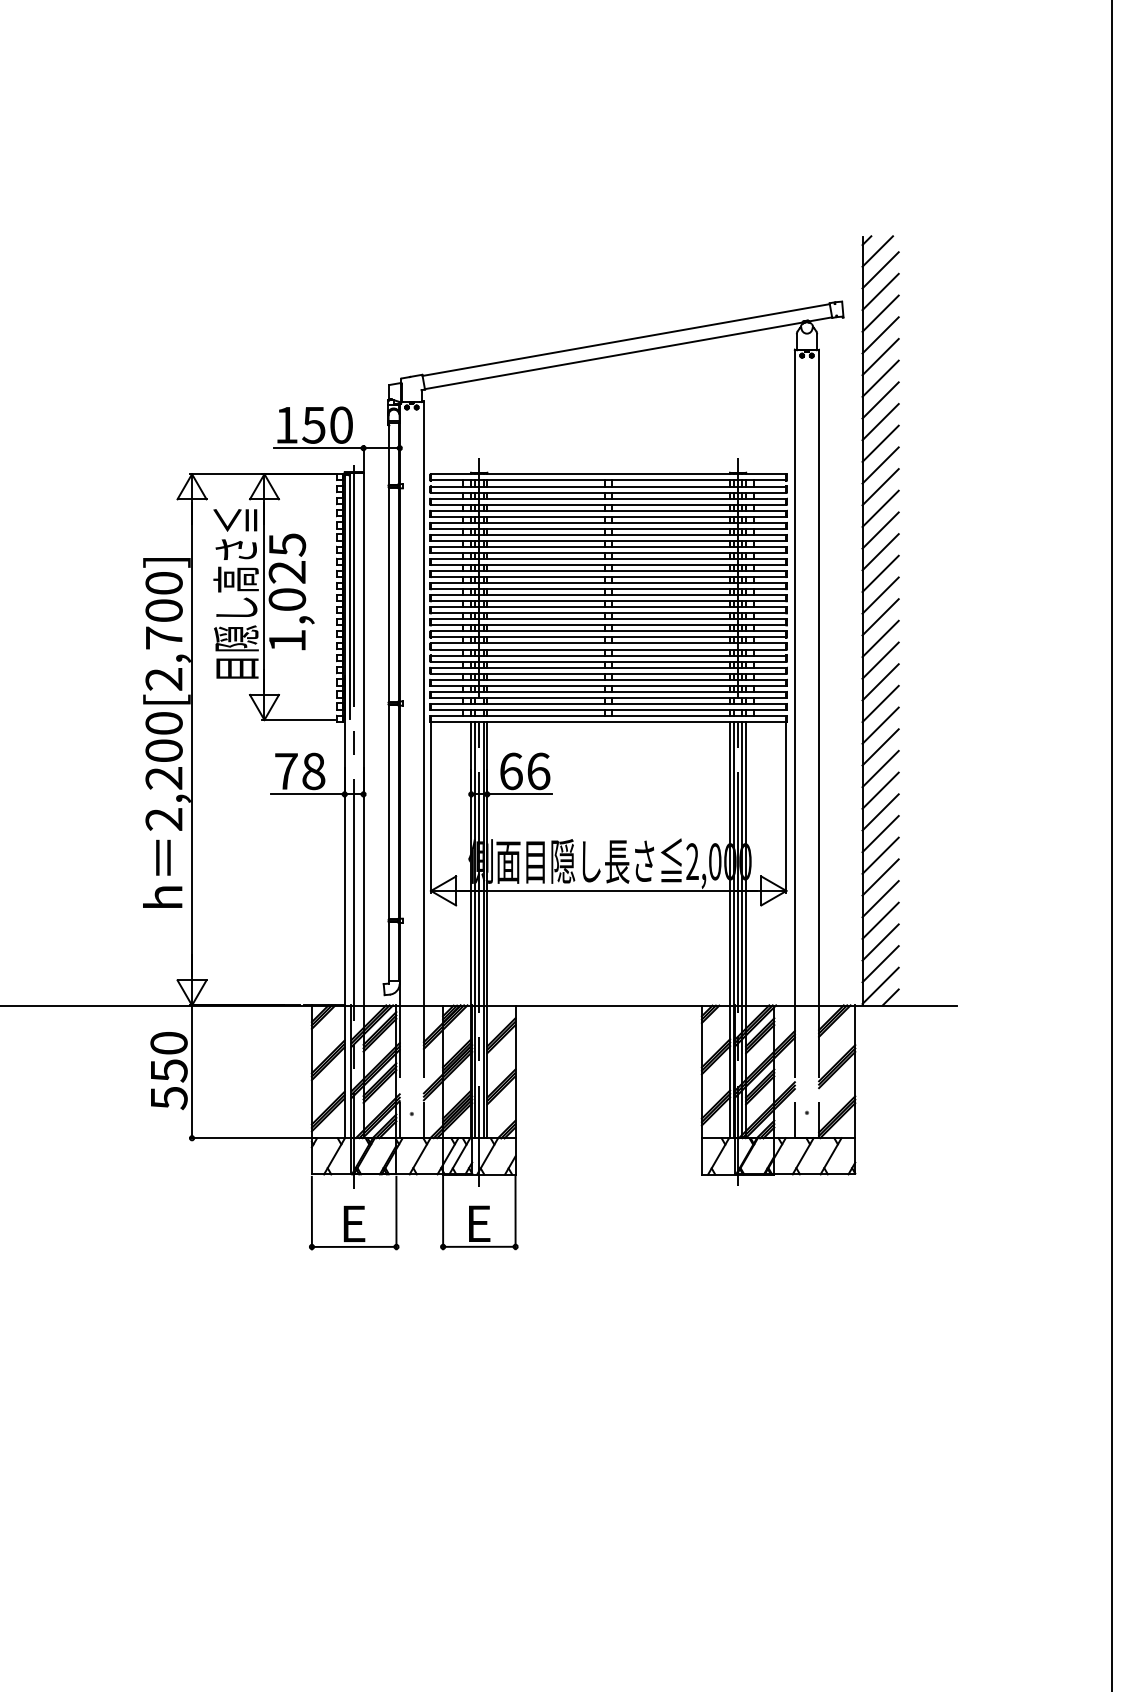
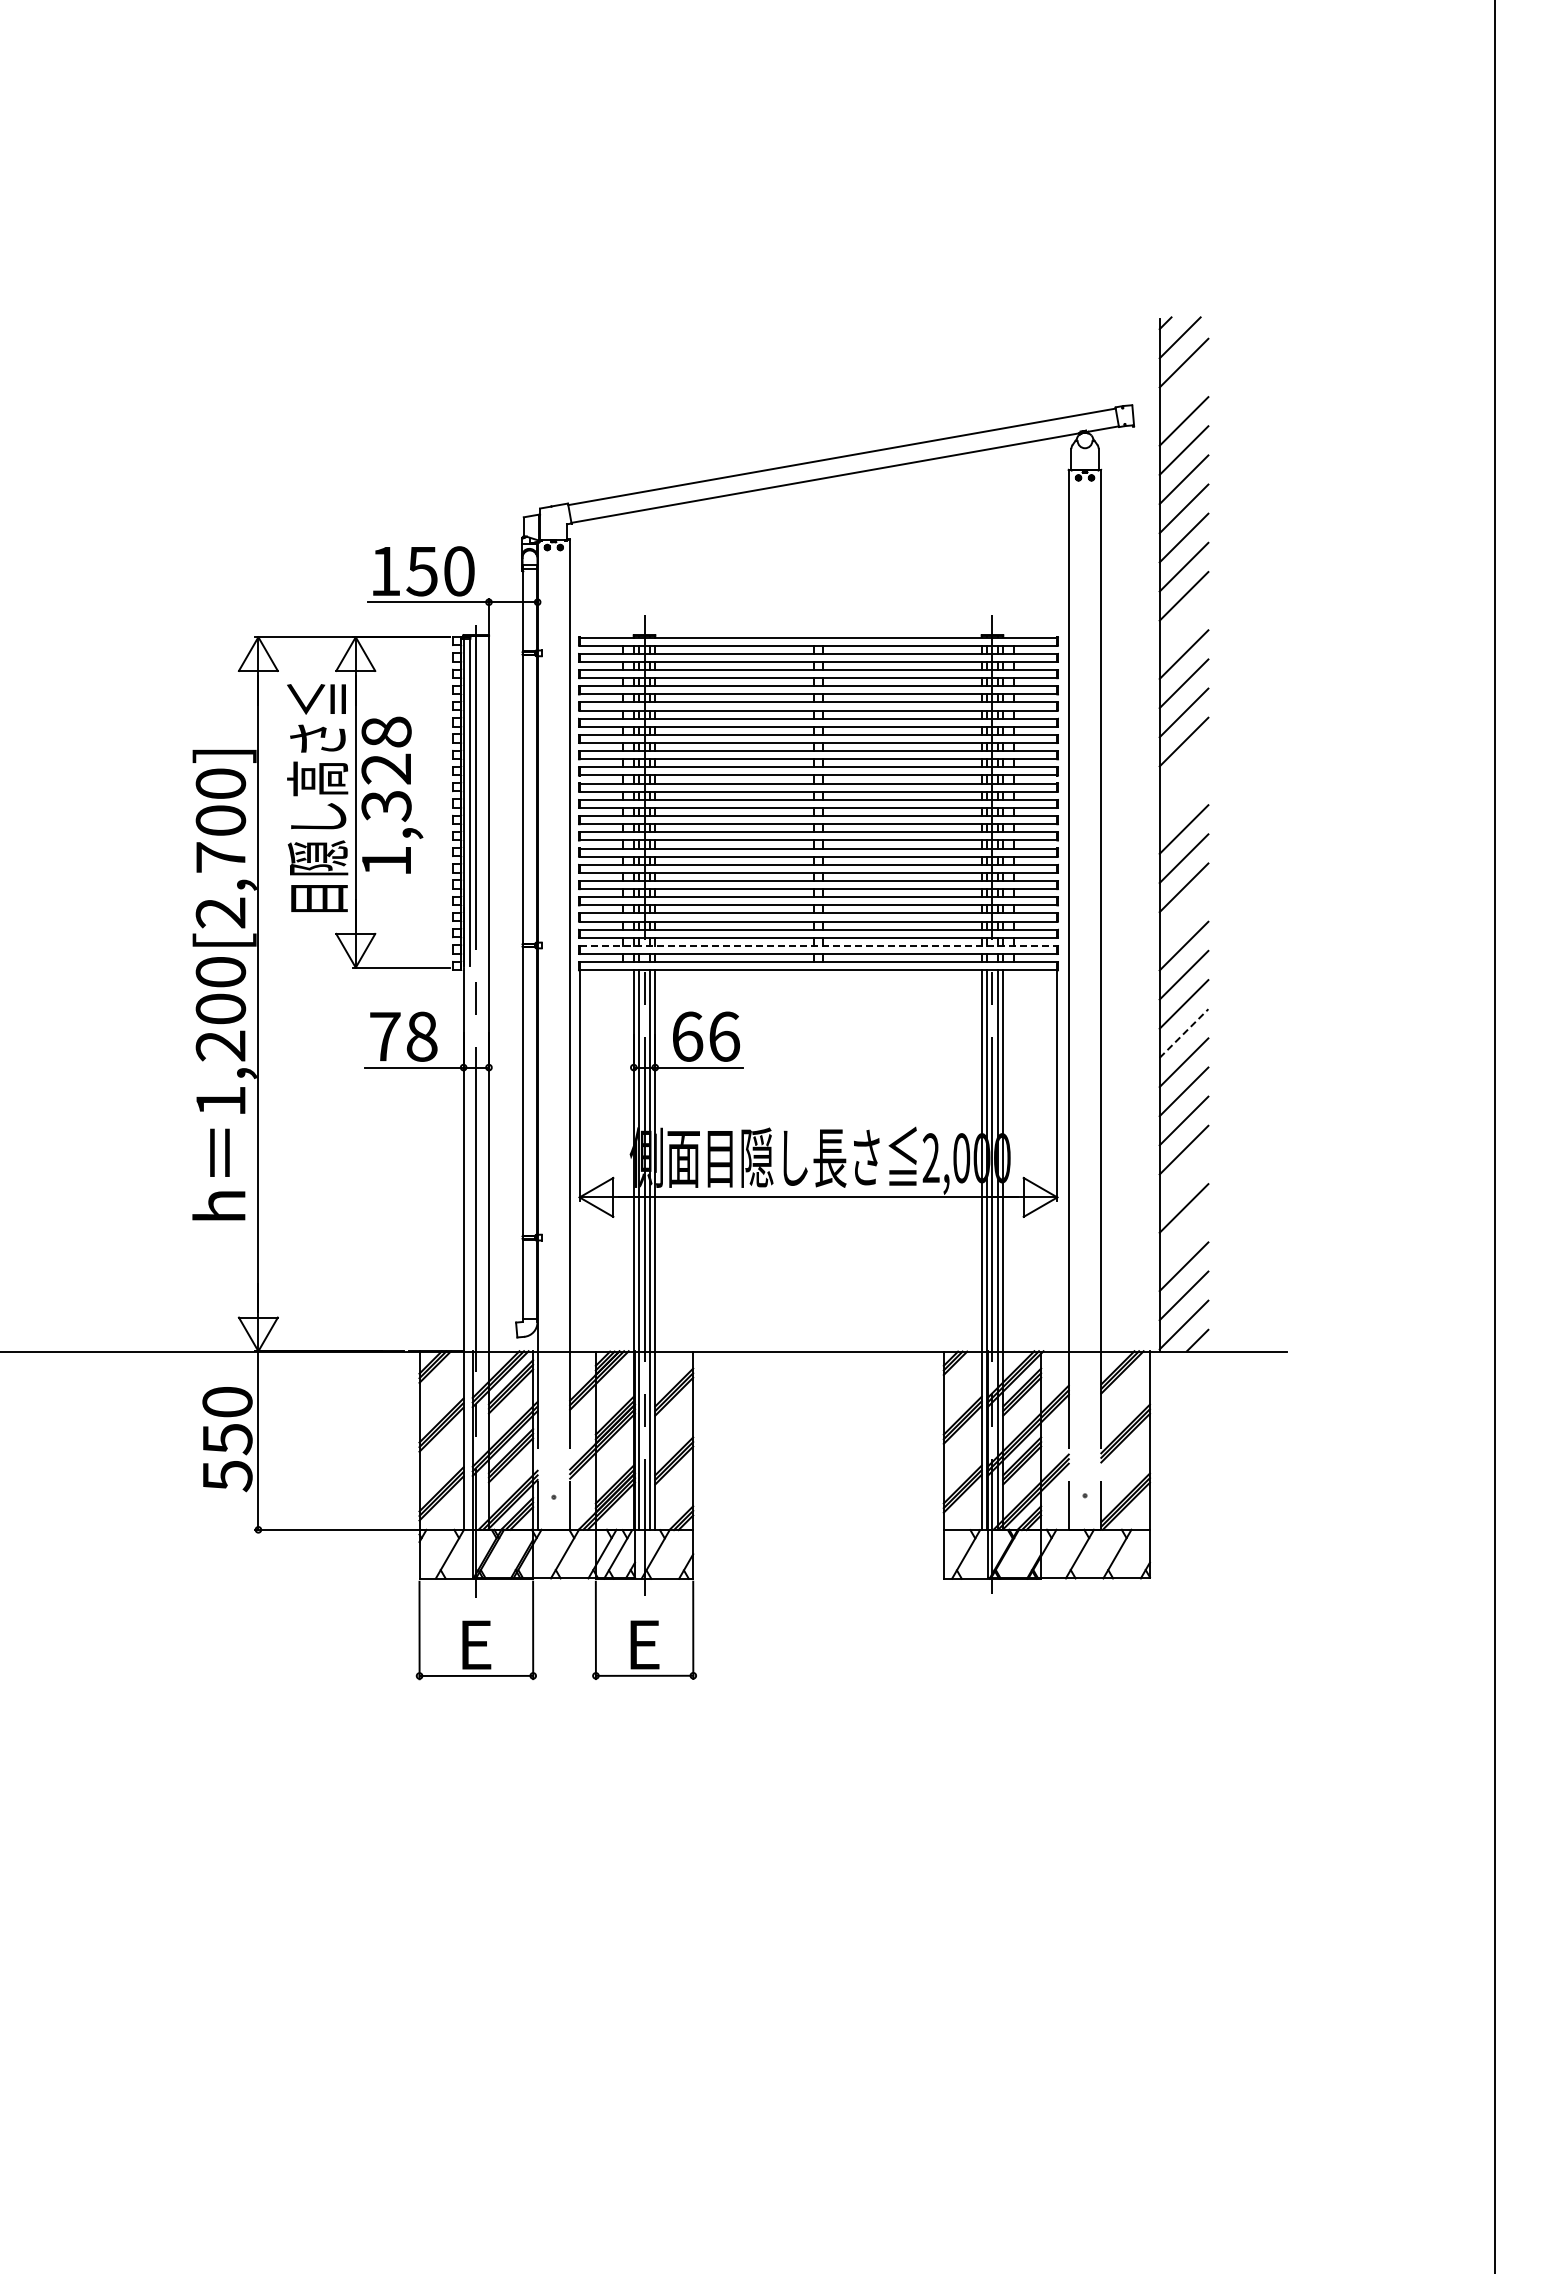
line: (880, 291) -> (1183, 391), removed
line: (880, 465) -> (1183, 625), removed
text: (287, 571) -> (386, 768), 1,025 -> 1,328
line: (880, 573) -> (1183, 770), removed
line: (880, 595) -> (1183, 800), removed
line: (880, 681) -> (1183, 916), removed
line: (608, 703) -> (818, 945), solid -> dashed
line: (880, 769) -> (1184, 1033), solid -> dashed
text: (163, 819) -> (220, 1101), 2,200[2,700] -> 1,200[2,700]
line: (880, 876) -> (1183, 1178), removed
line: (880, 920) -> (1183, 1237), removed

